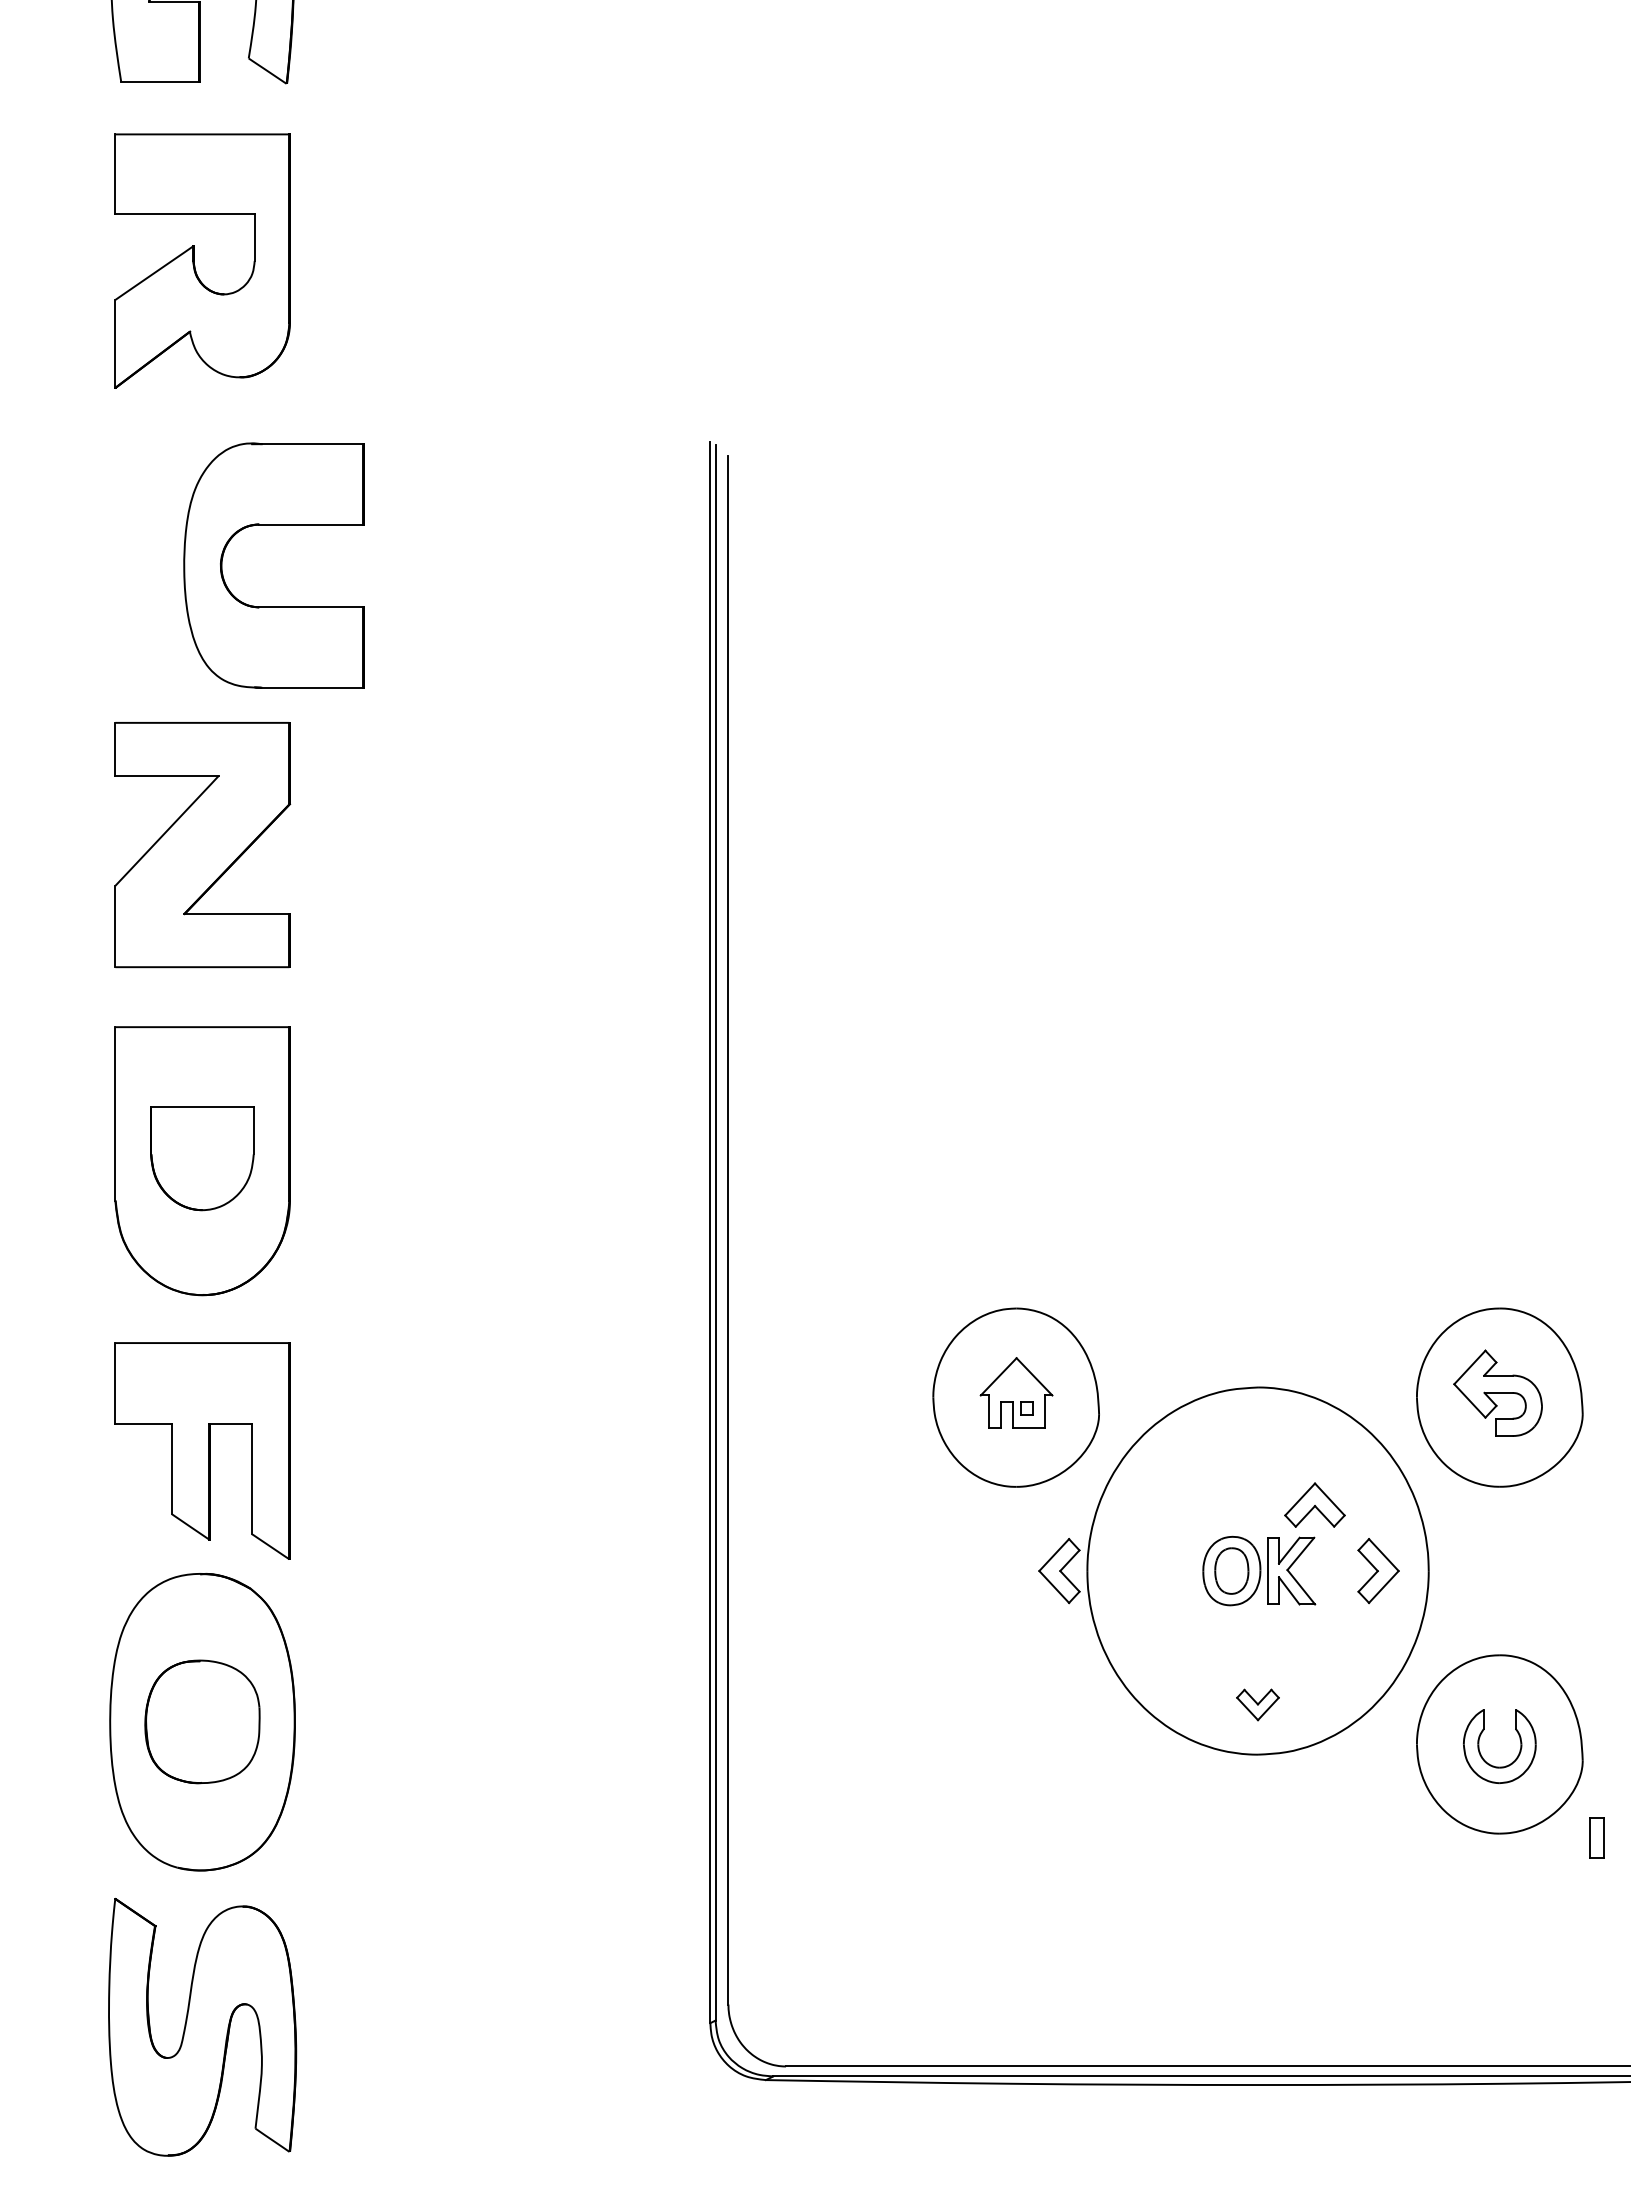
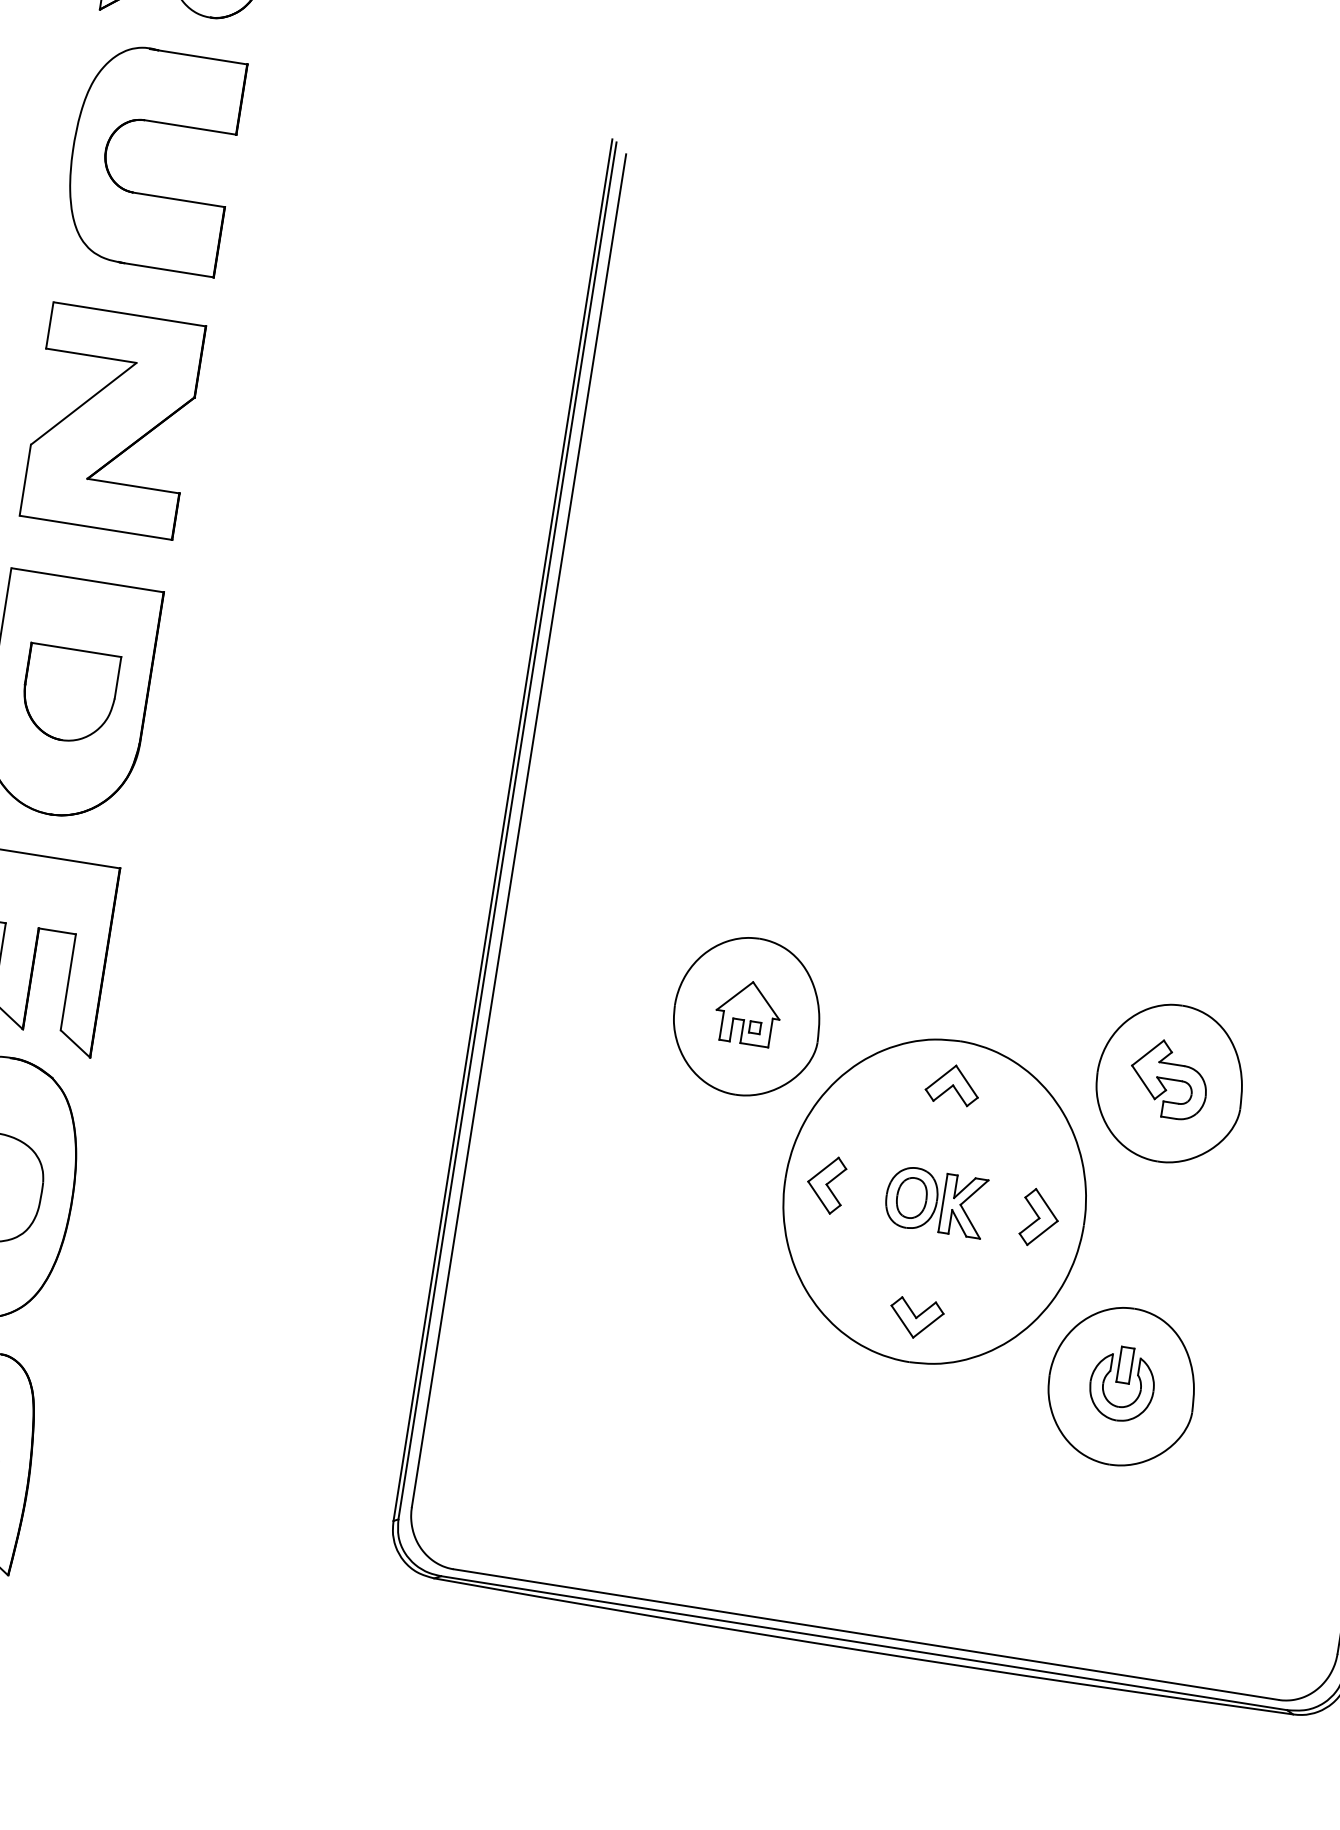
part: (273, 525) -> (157, 123), moved
part: (1314, 1504) -> (952, 1084), moved
part: (1059, 1571) -> (825, 1184), moved
part: (1257, 1704) -> (915, 1318), size x1.43
part: (1596, 1837) -> (1125, 1364), moved

